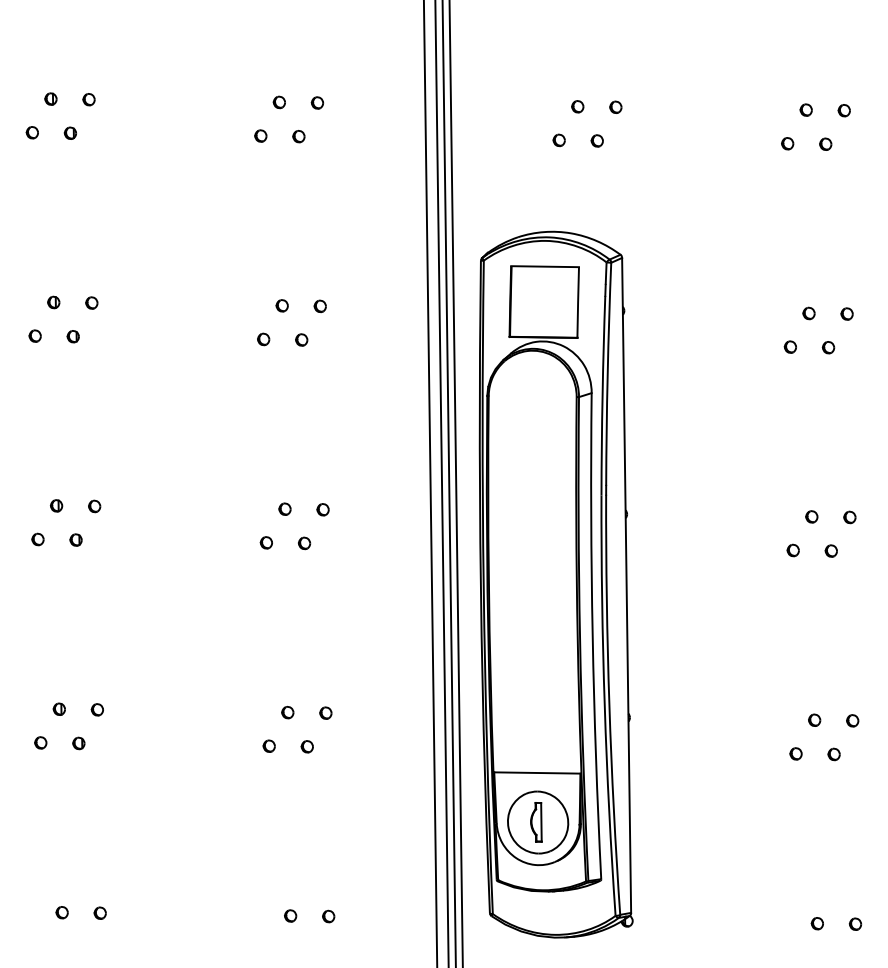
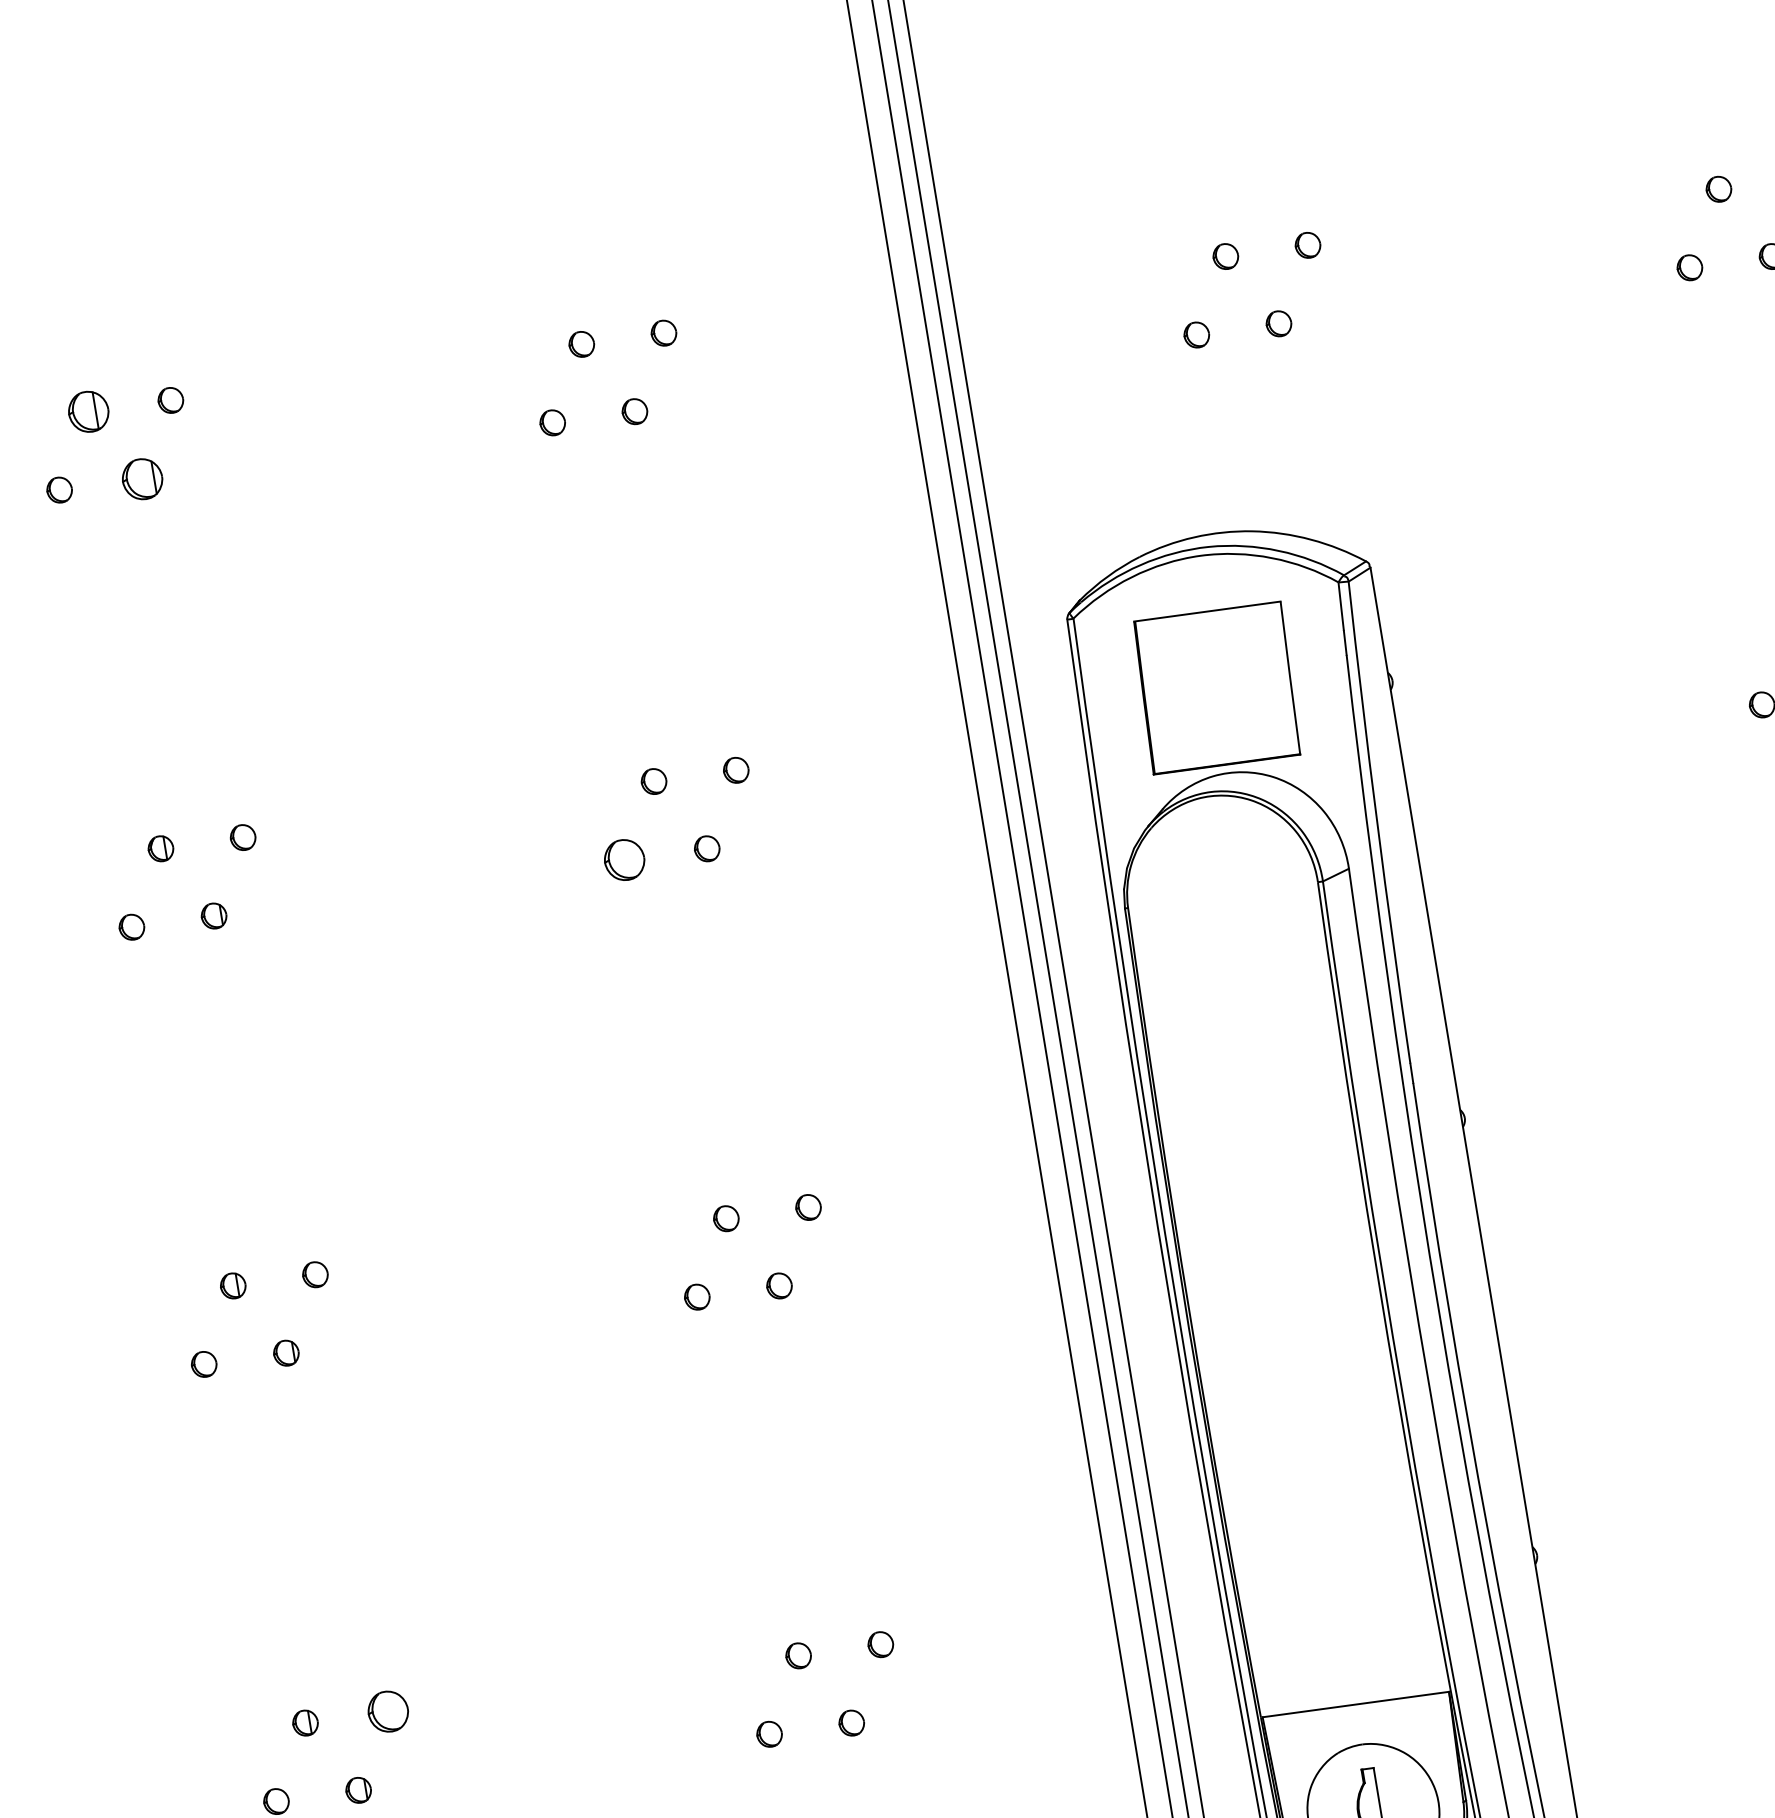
part: (50, 98) -> (87, 410), size x1.6
part: (69, 132) -> (139, 477), size x1.6
part: (263, 339) -> (624, 860), size x1.6
part: (96, 709) -> (385, 1711), size x1.6

